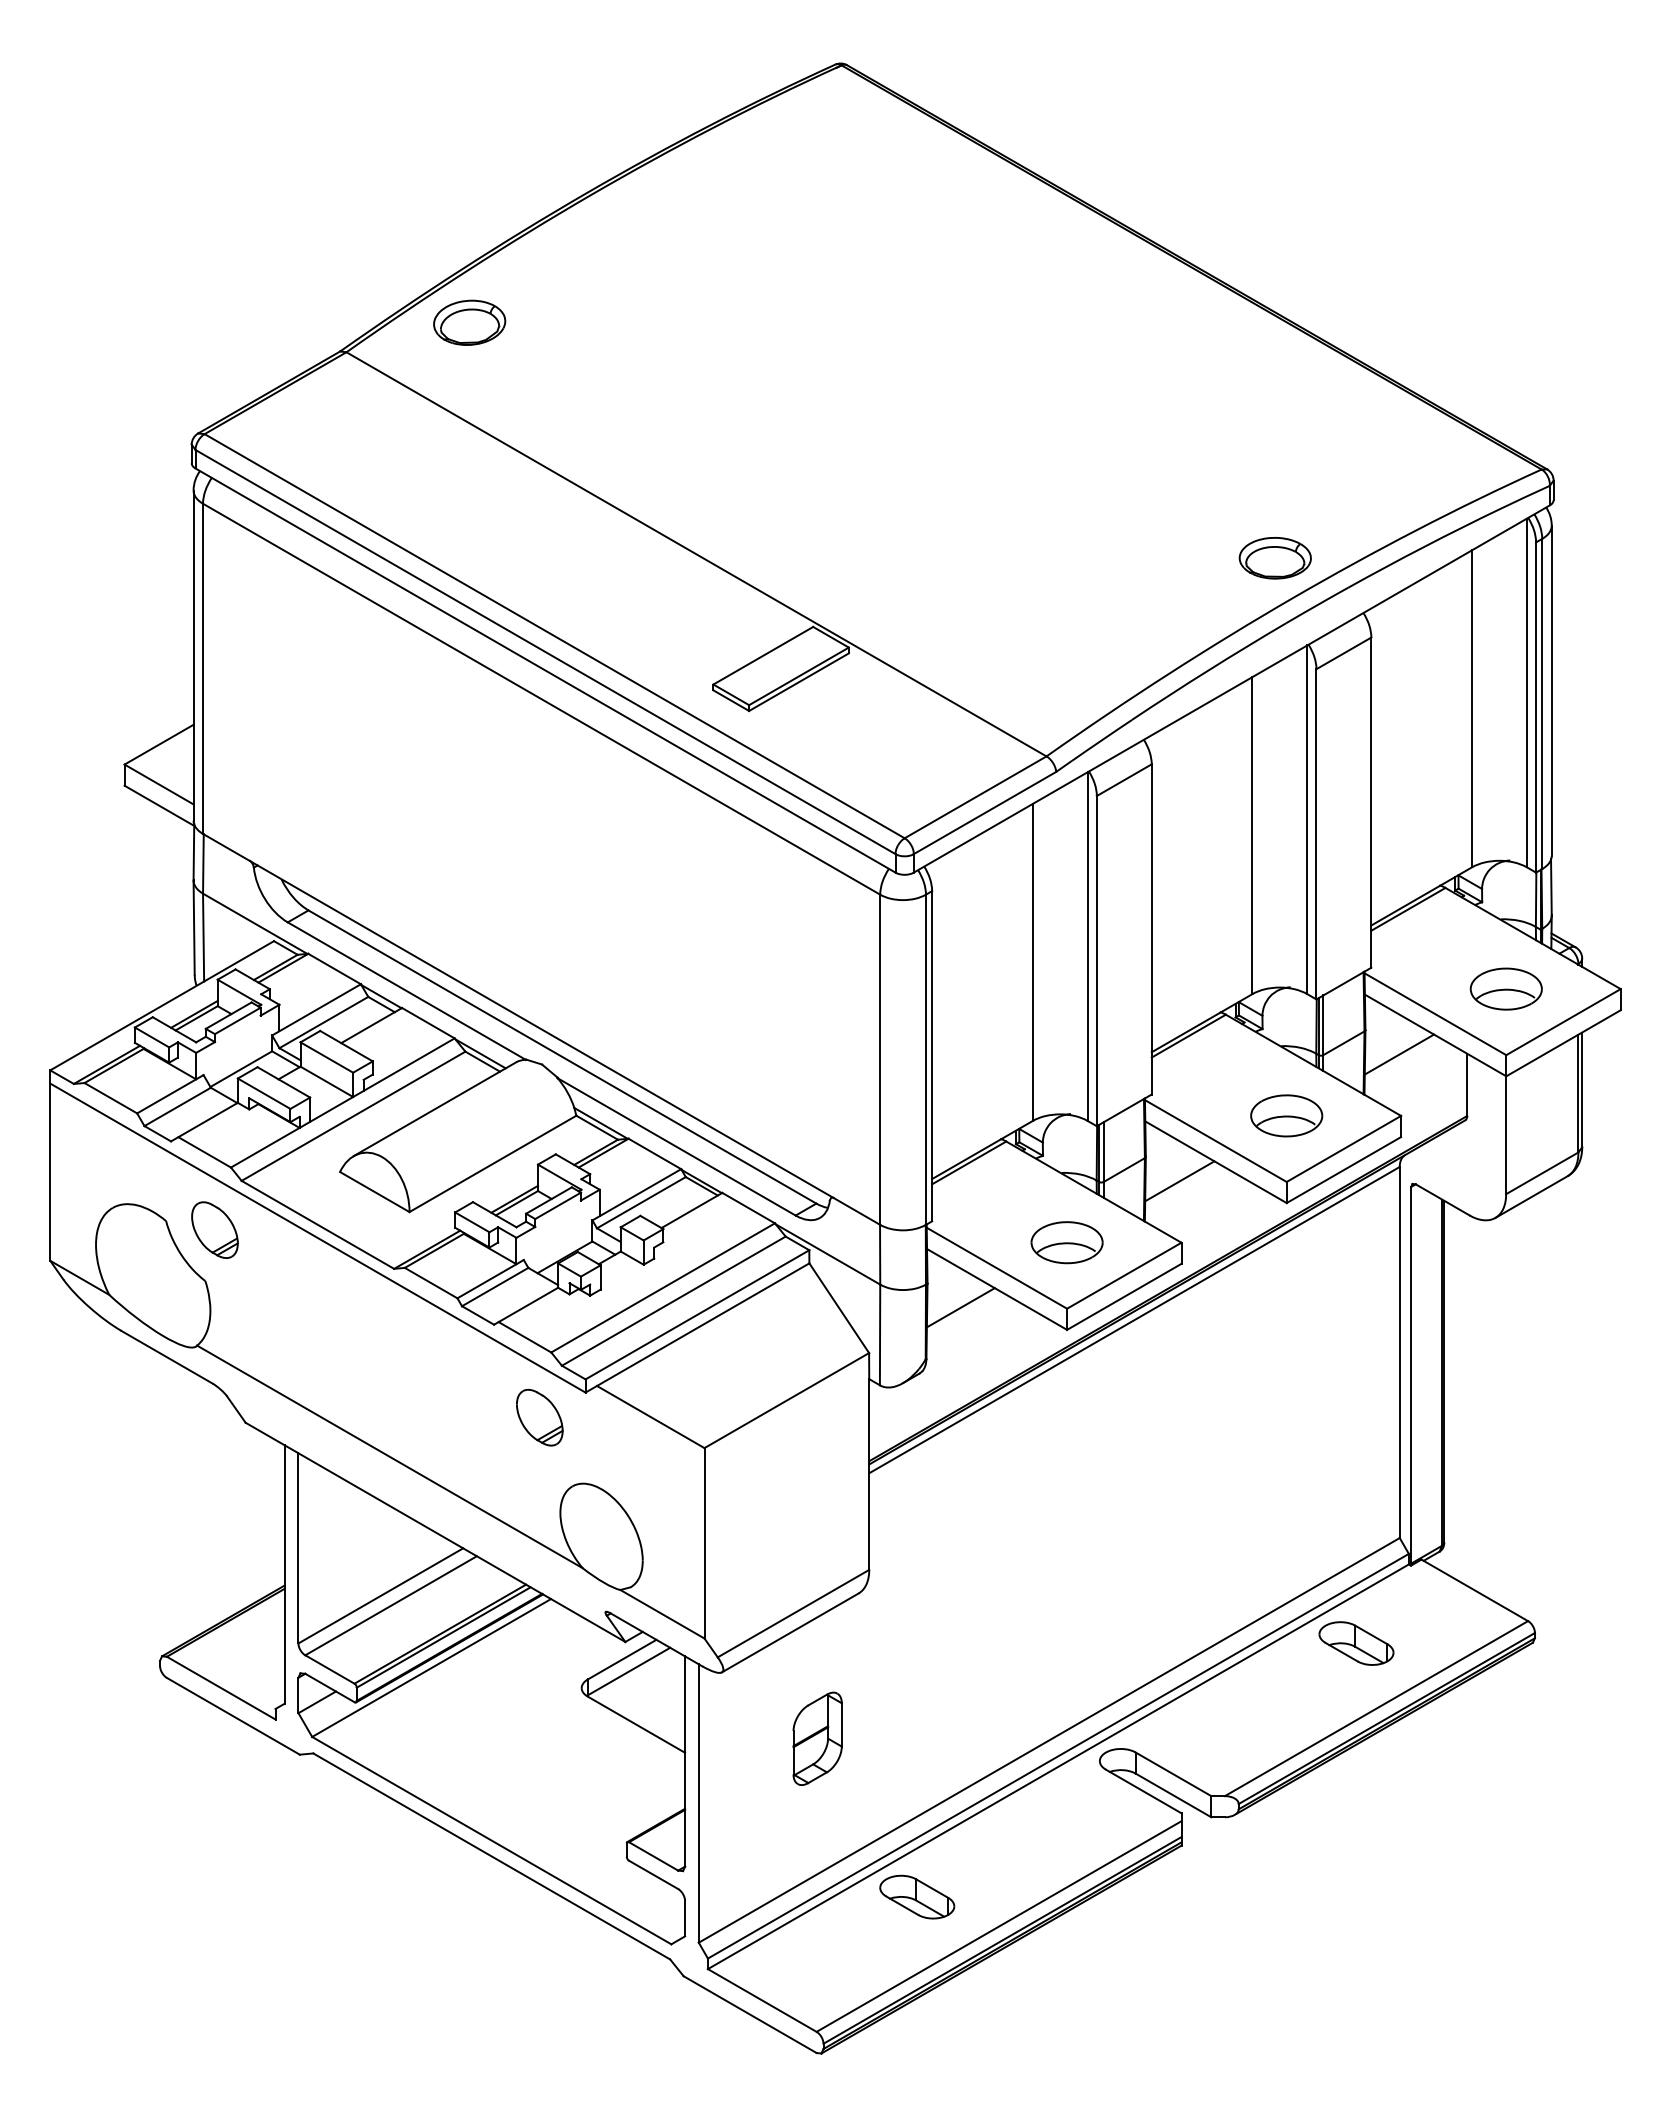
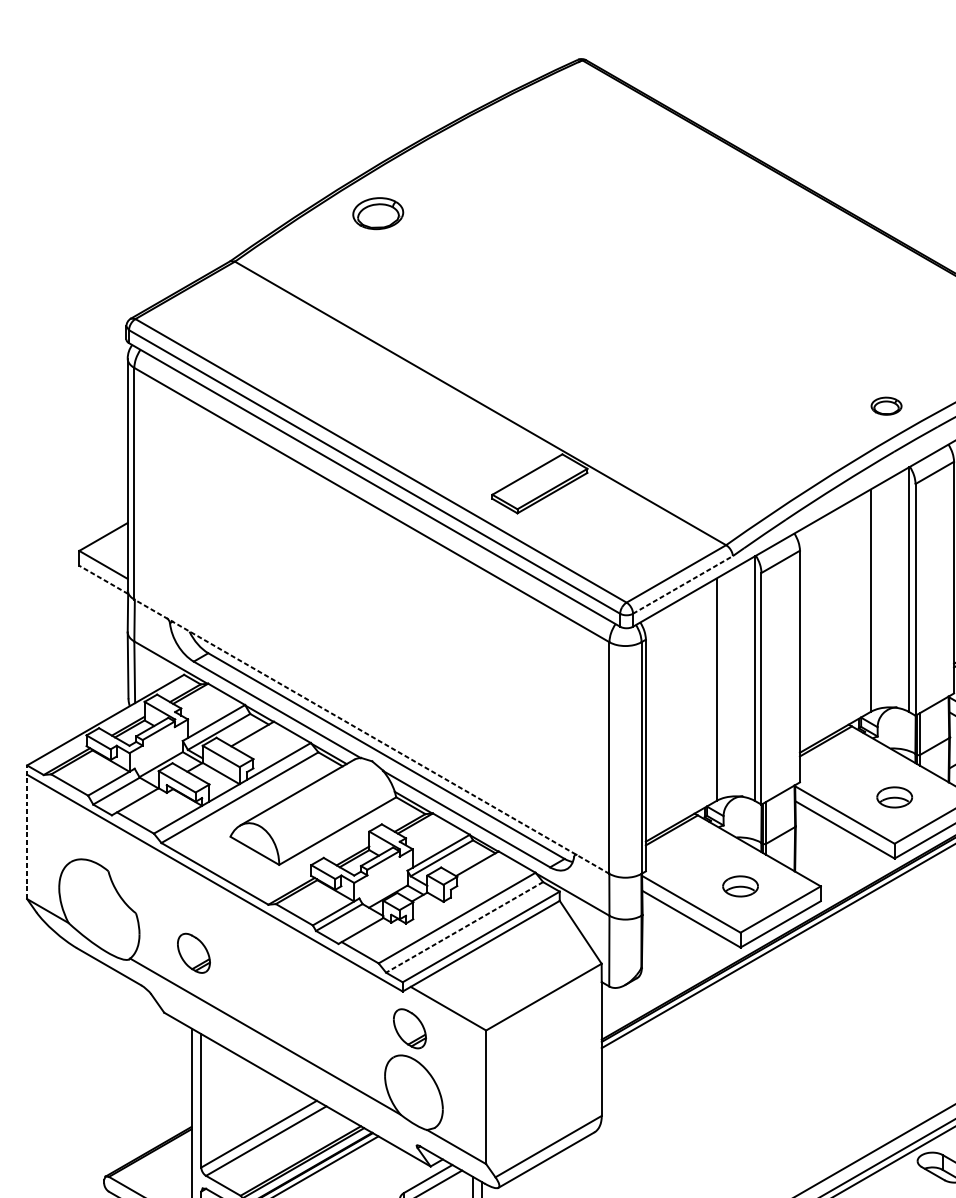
part: (469, 322) -> (378, 213), moved
part: (1274, 558) -> (886, 406), size x0.6
line: (159, 805) -> (103, 579), solid -> dashed
line: (985, 812) -> (683, 584), solid -> dashed
line: (541, 1029) -> (371, 736), solid -> dashed
part: (1286, 1115) -> (894, 797), size x0.7
line: (50, 1165) -> (27, 832), solid -> dashed
line: (1179, 1181) -> (819, 843), removed
part: (214, 1229) -> (193, 952), moved
part: (1066, 1242) -> (740, 886), size x0.7
line: (673, 1301) -> (464, 927), solid -> dashed
line: (960, 1307) -> (665, 931), removed
part: (539, 1417) -> (409, 1028), moved

